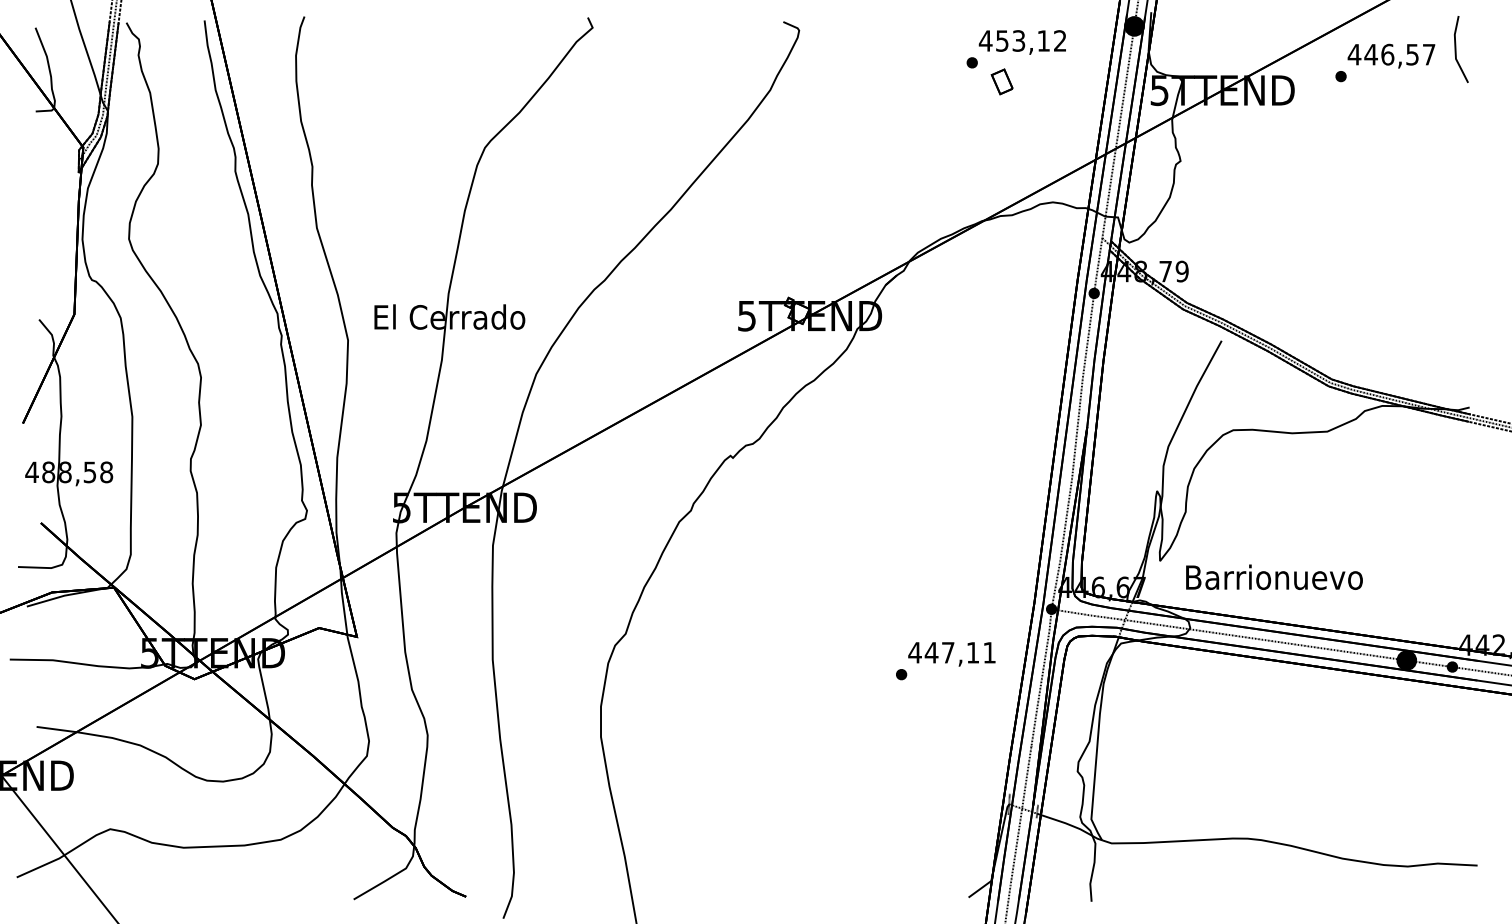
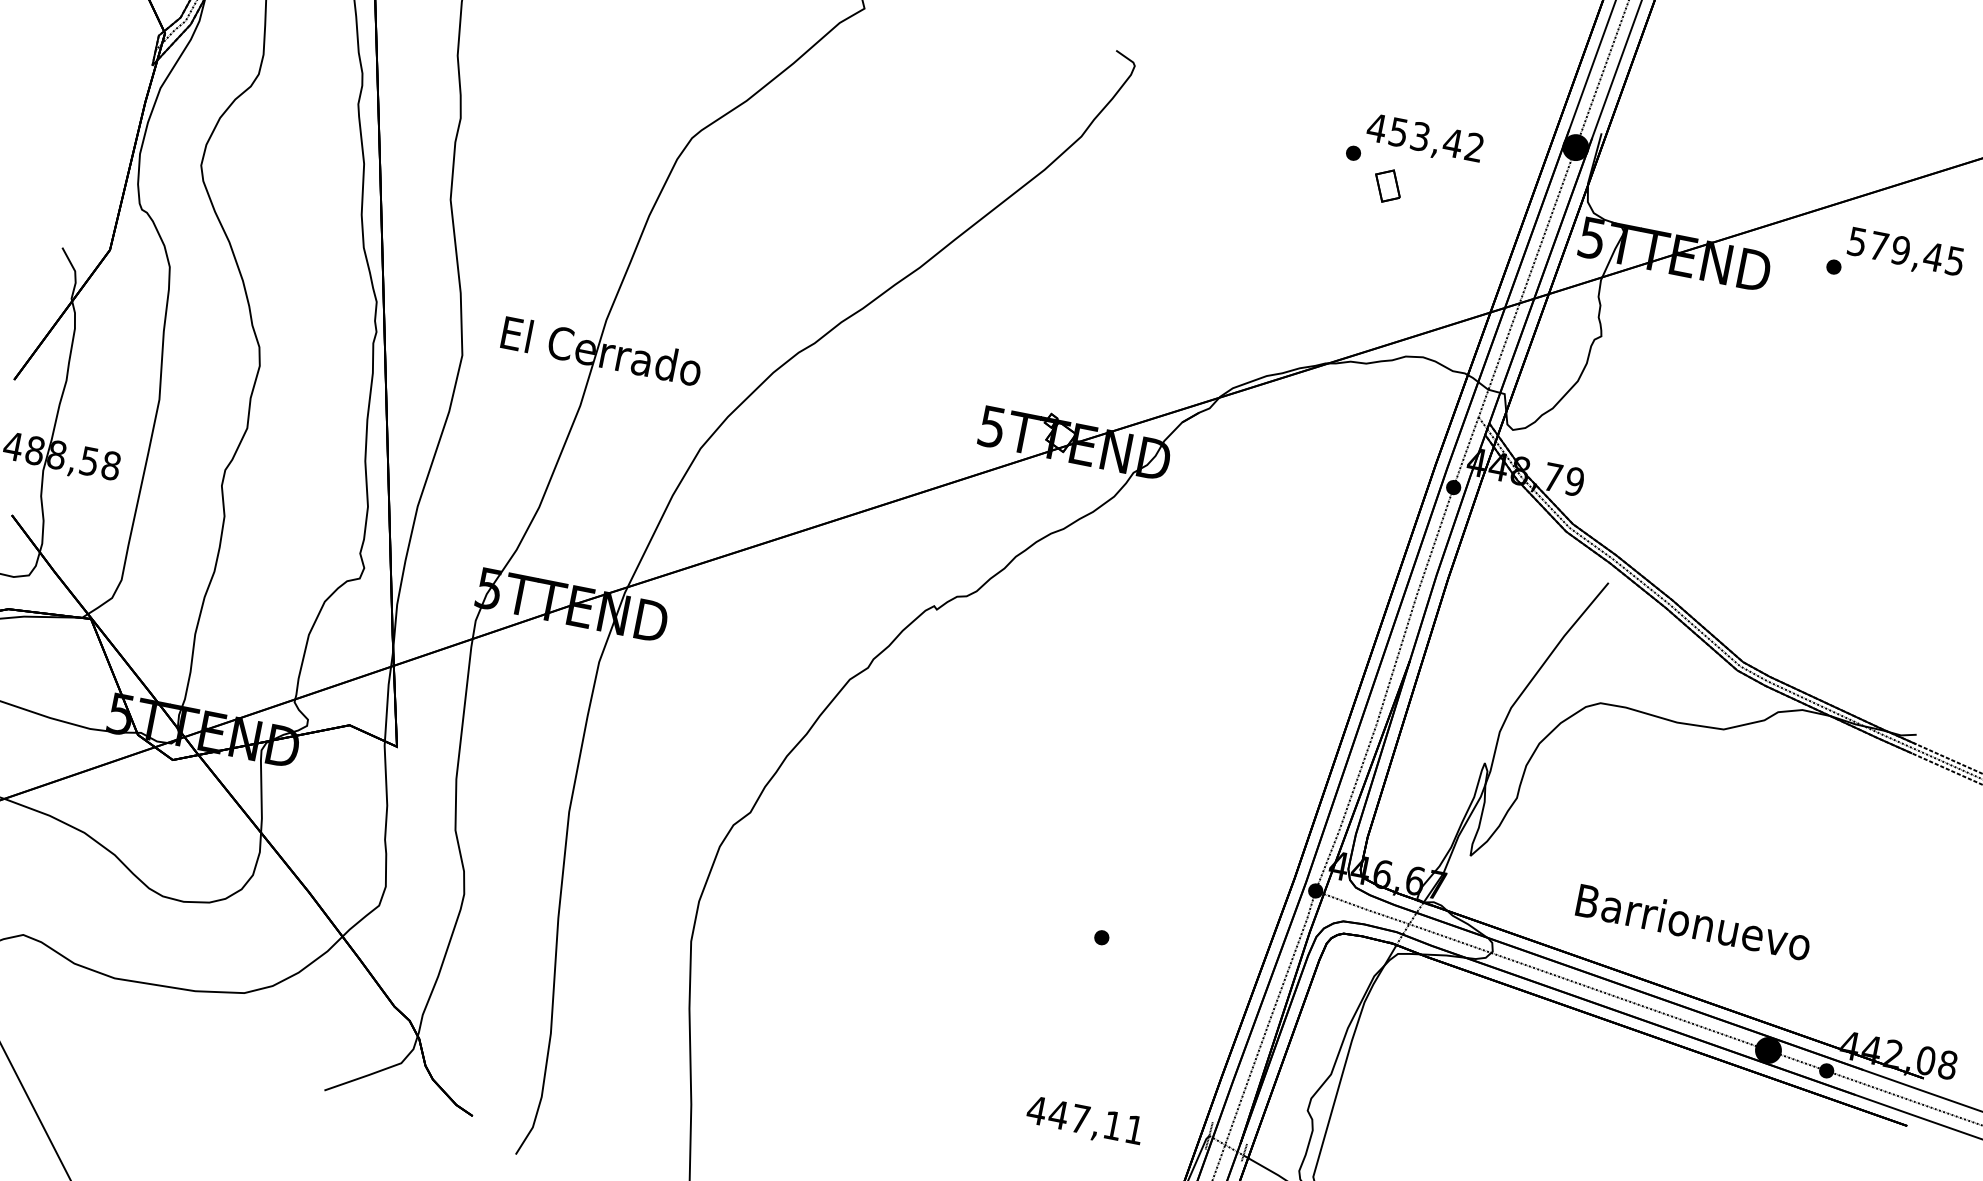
text: (1043, 40) -> (1452, 142), 453,12 -> 453,42
text: (1391, 54) -> (1905, 251), 446,57 -> 579,45
text: (1274, 576) -> (1694, 921), moved
text: (951, 654) -> (1084, 1122), moved

